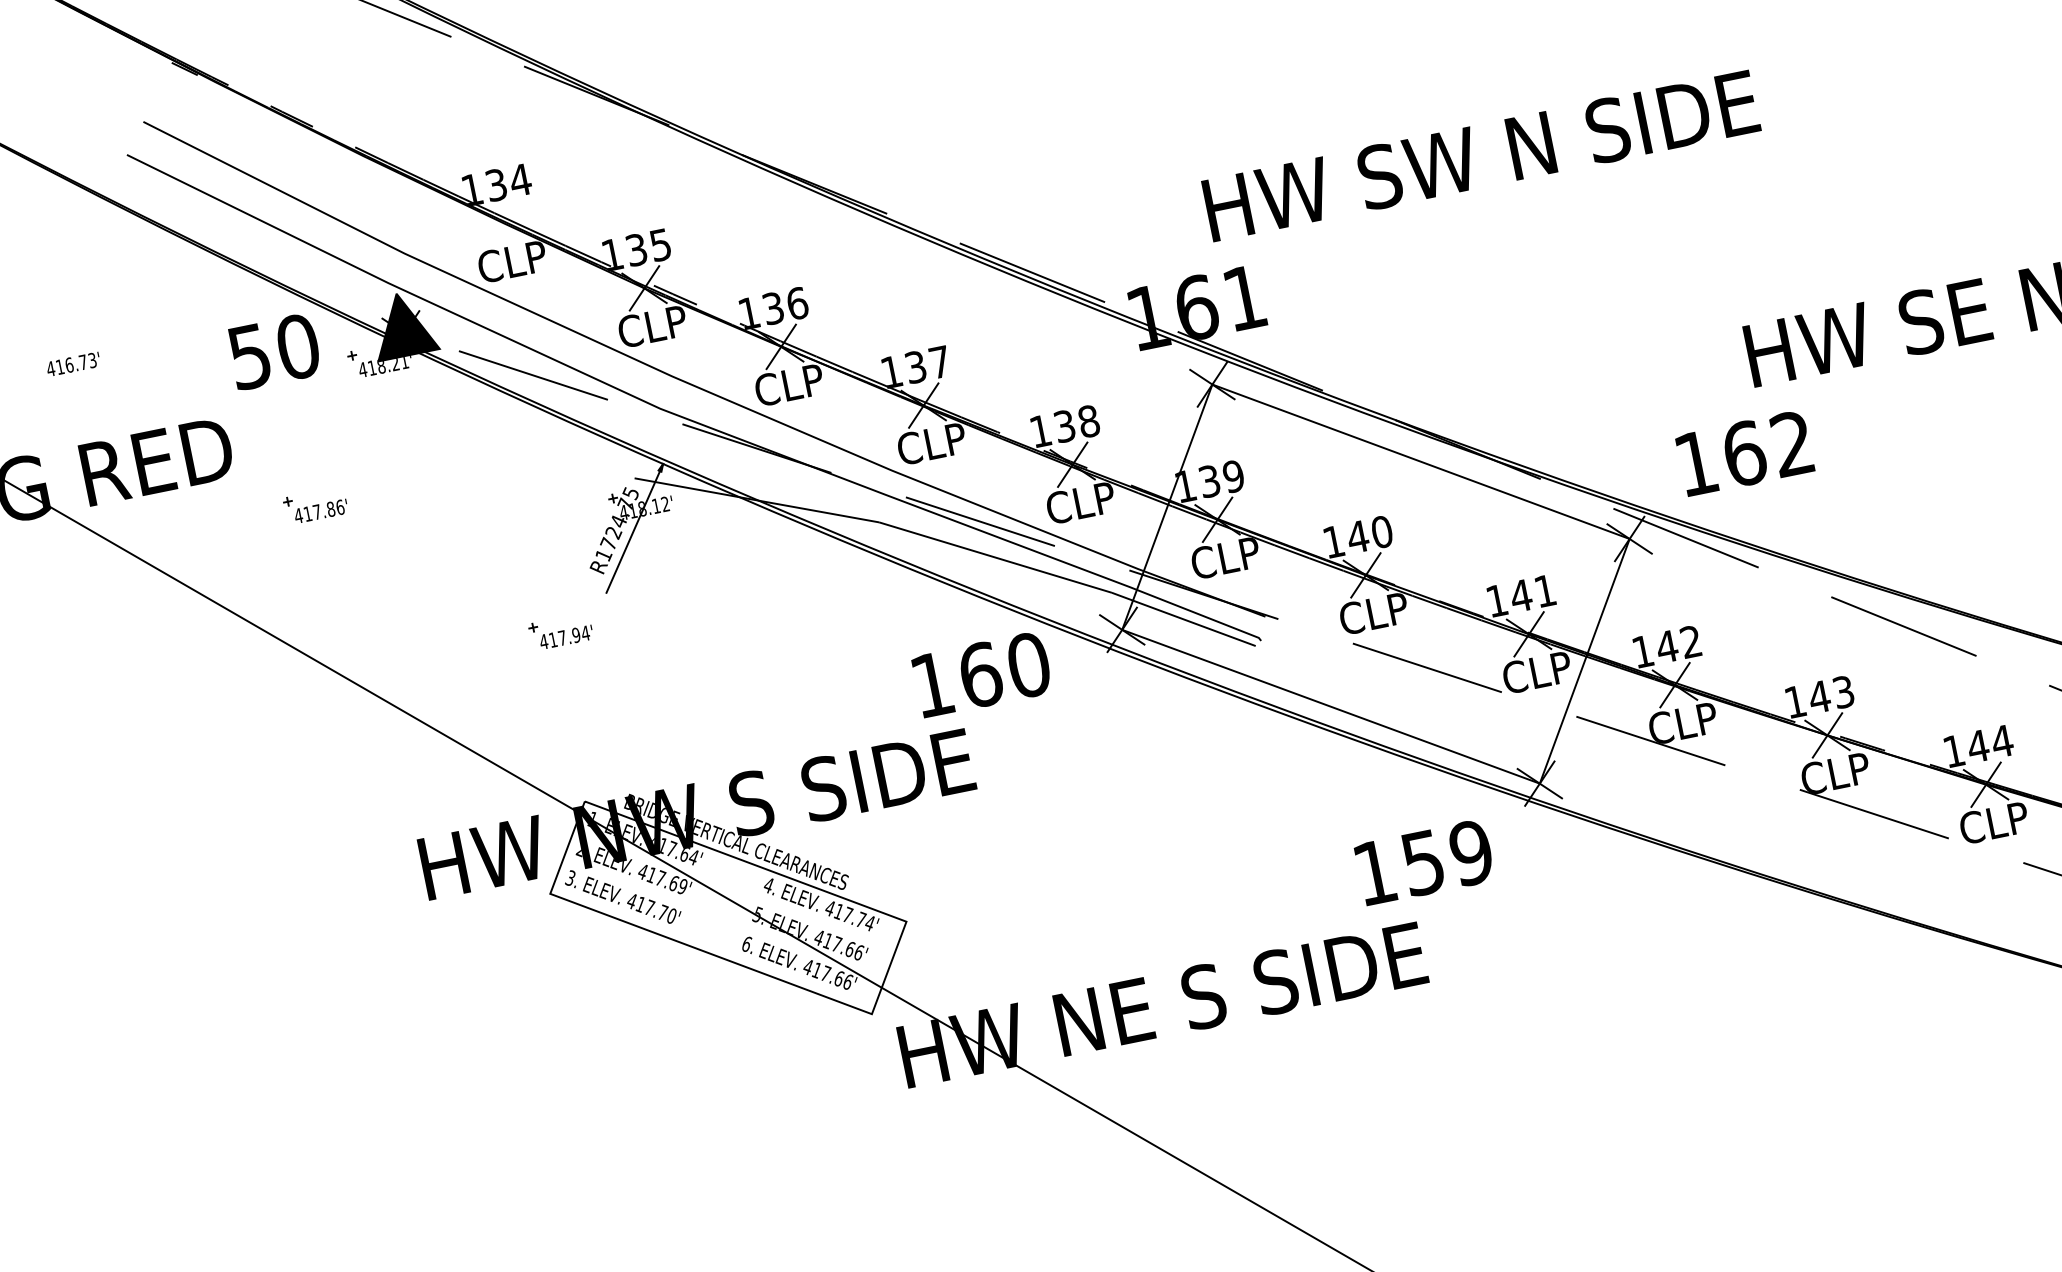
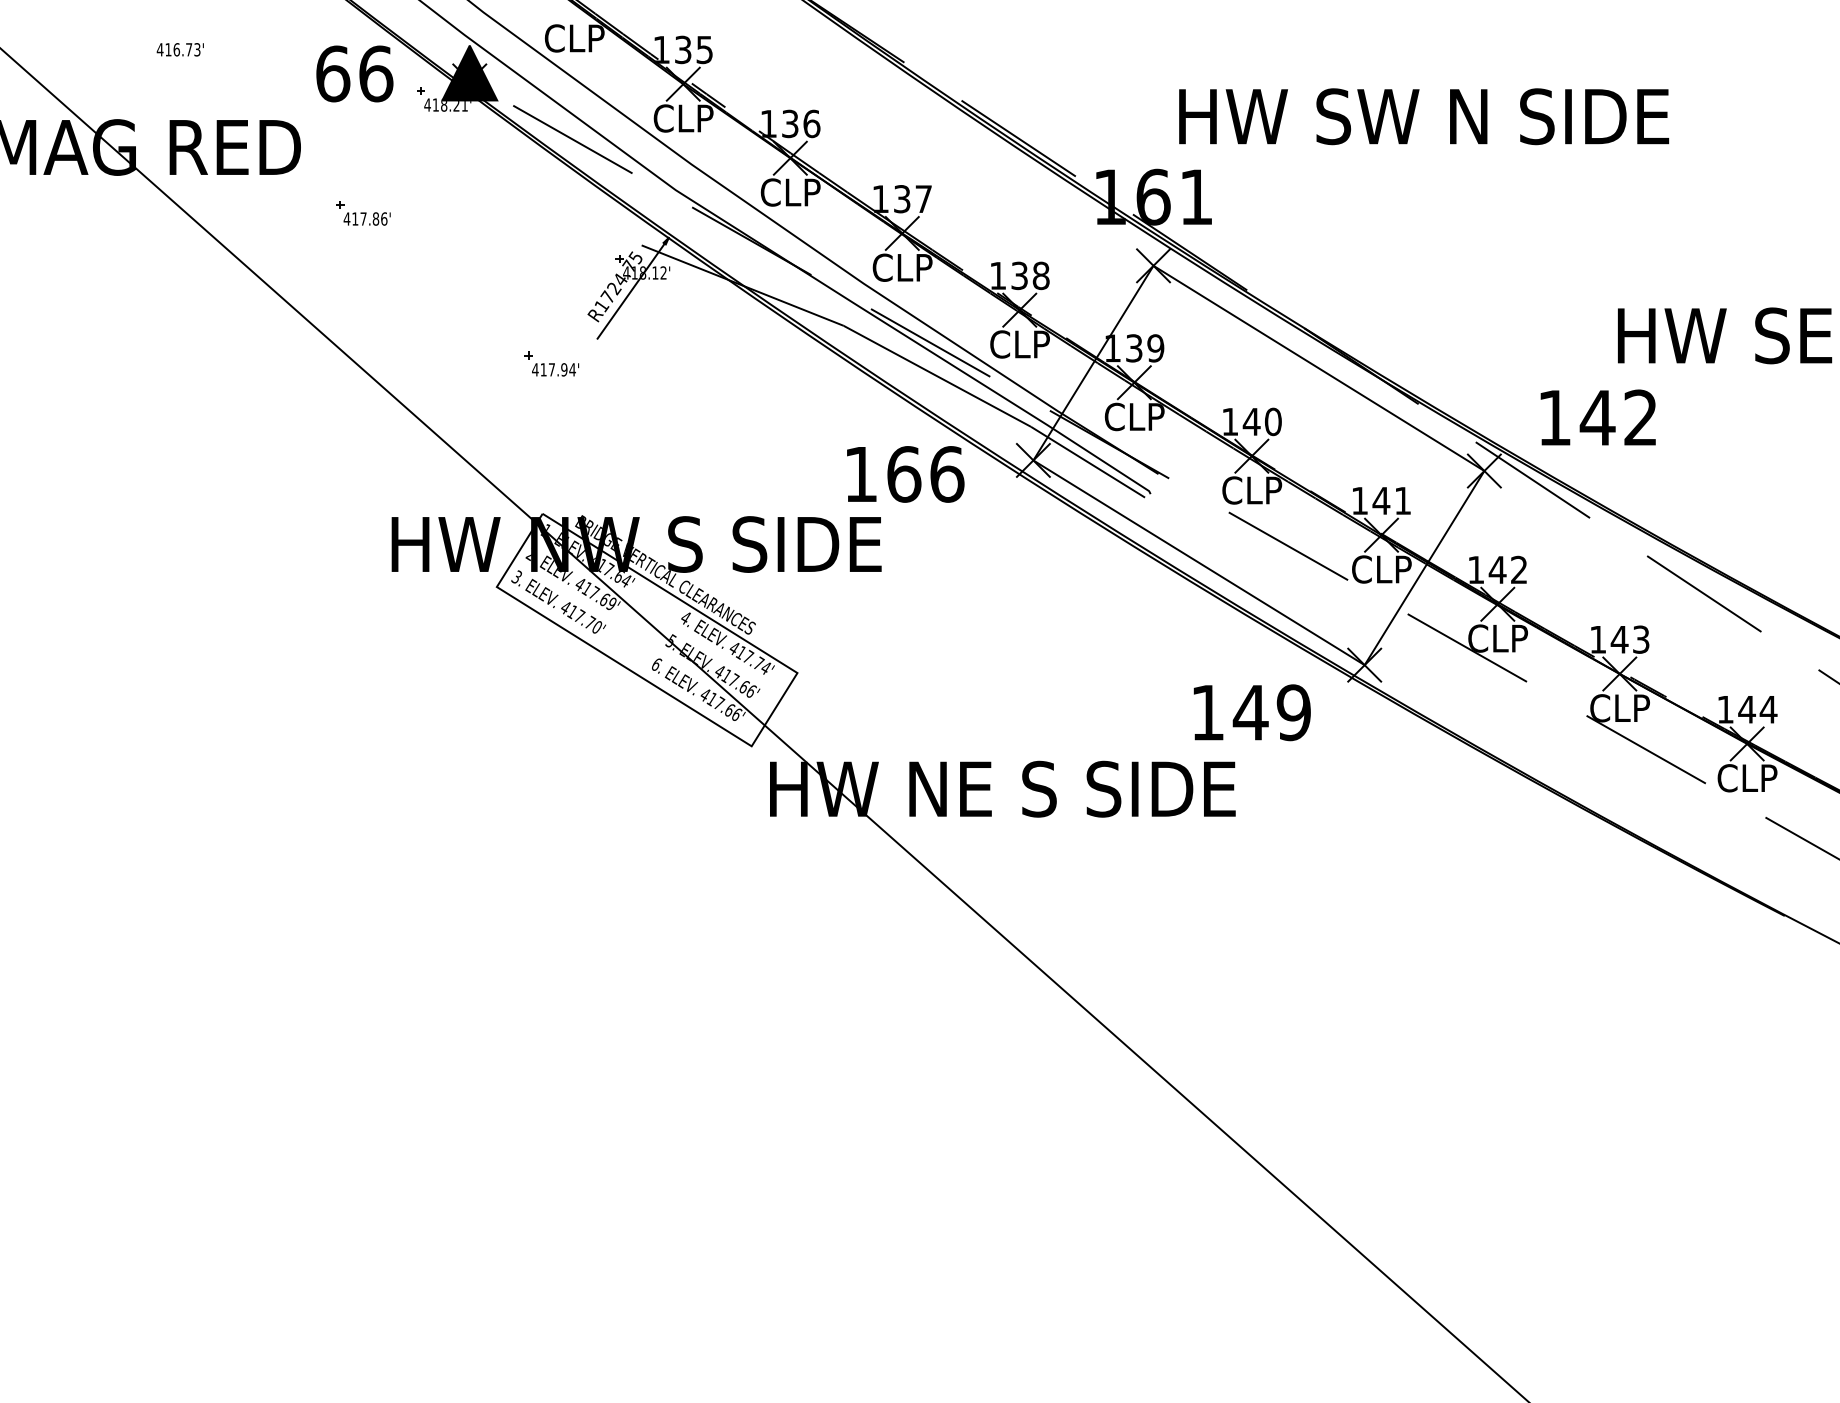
text: (273, 351) -> (354, 73), 50 -> 66
text: (1744, 453) -> (1597, 417), 162 -> 142
text: (1029, 665) -> (947, 474), 160 -> 166
text: (1422, 863) -> (1250, 713), 159 -> 149

